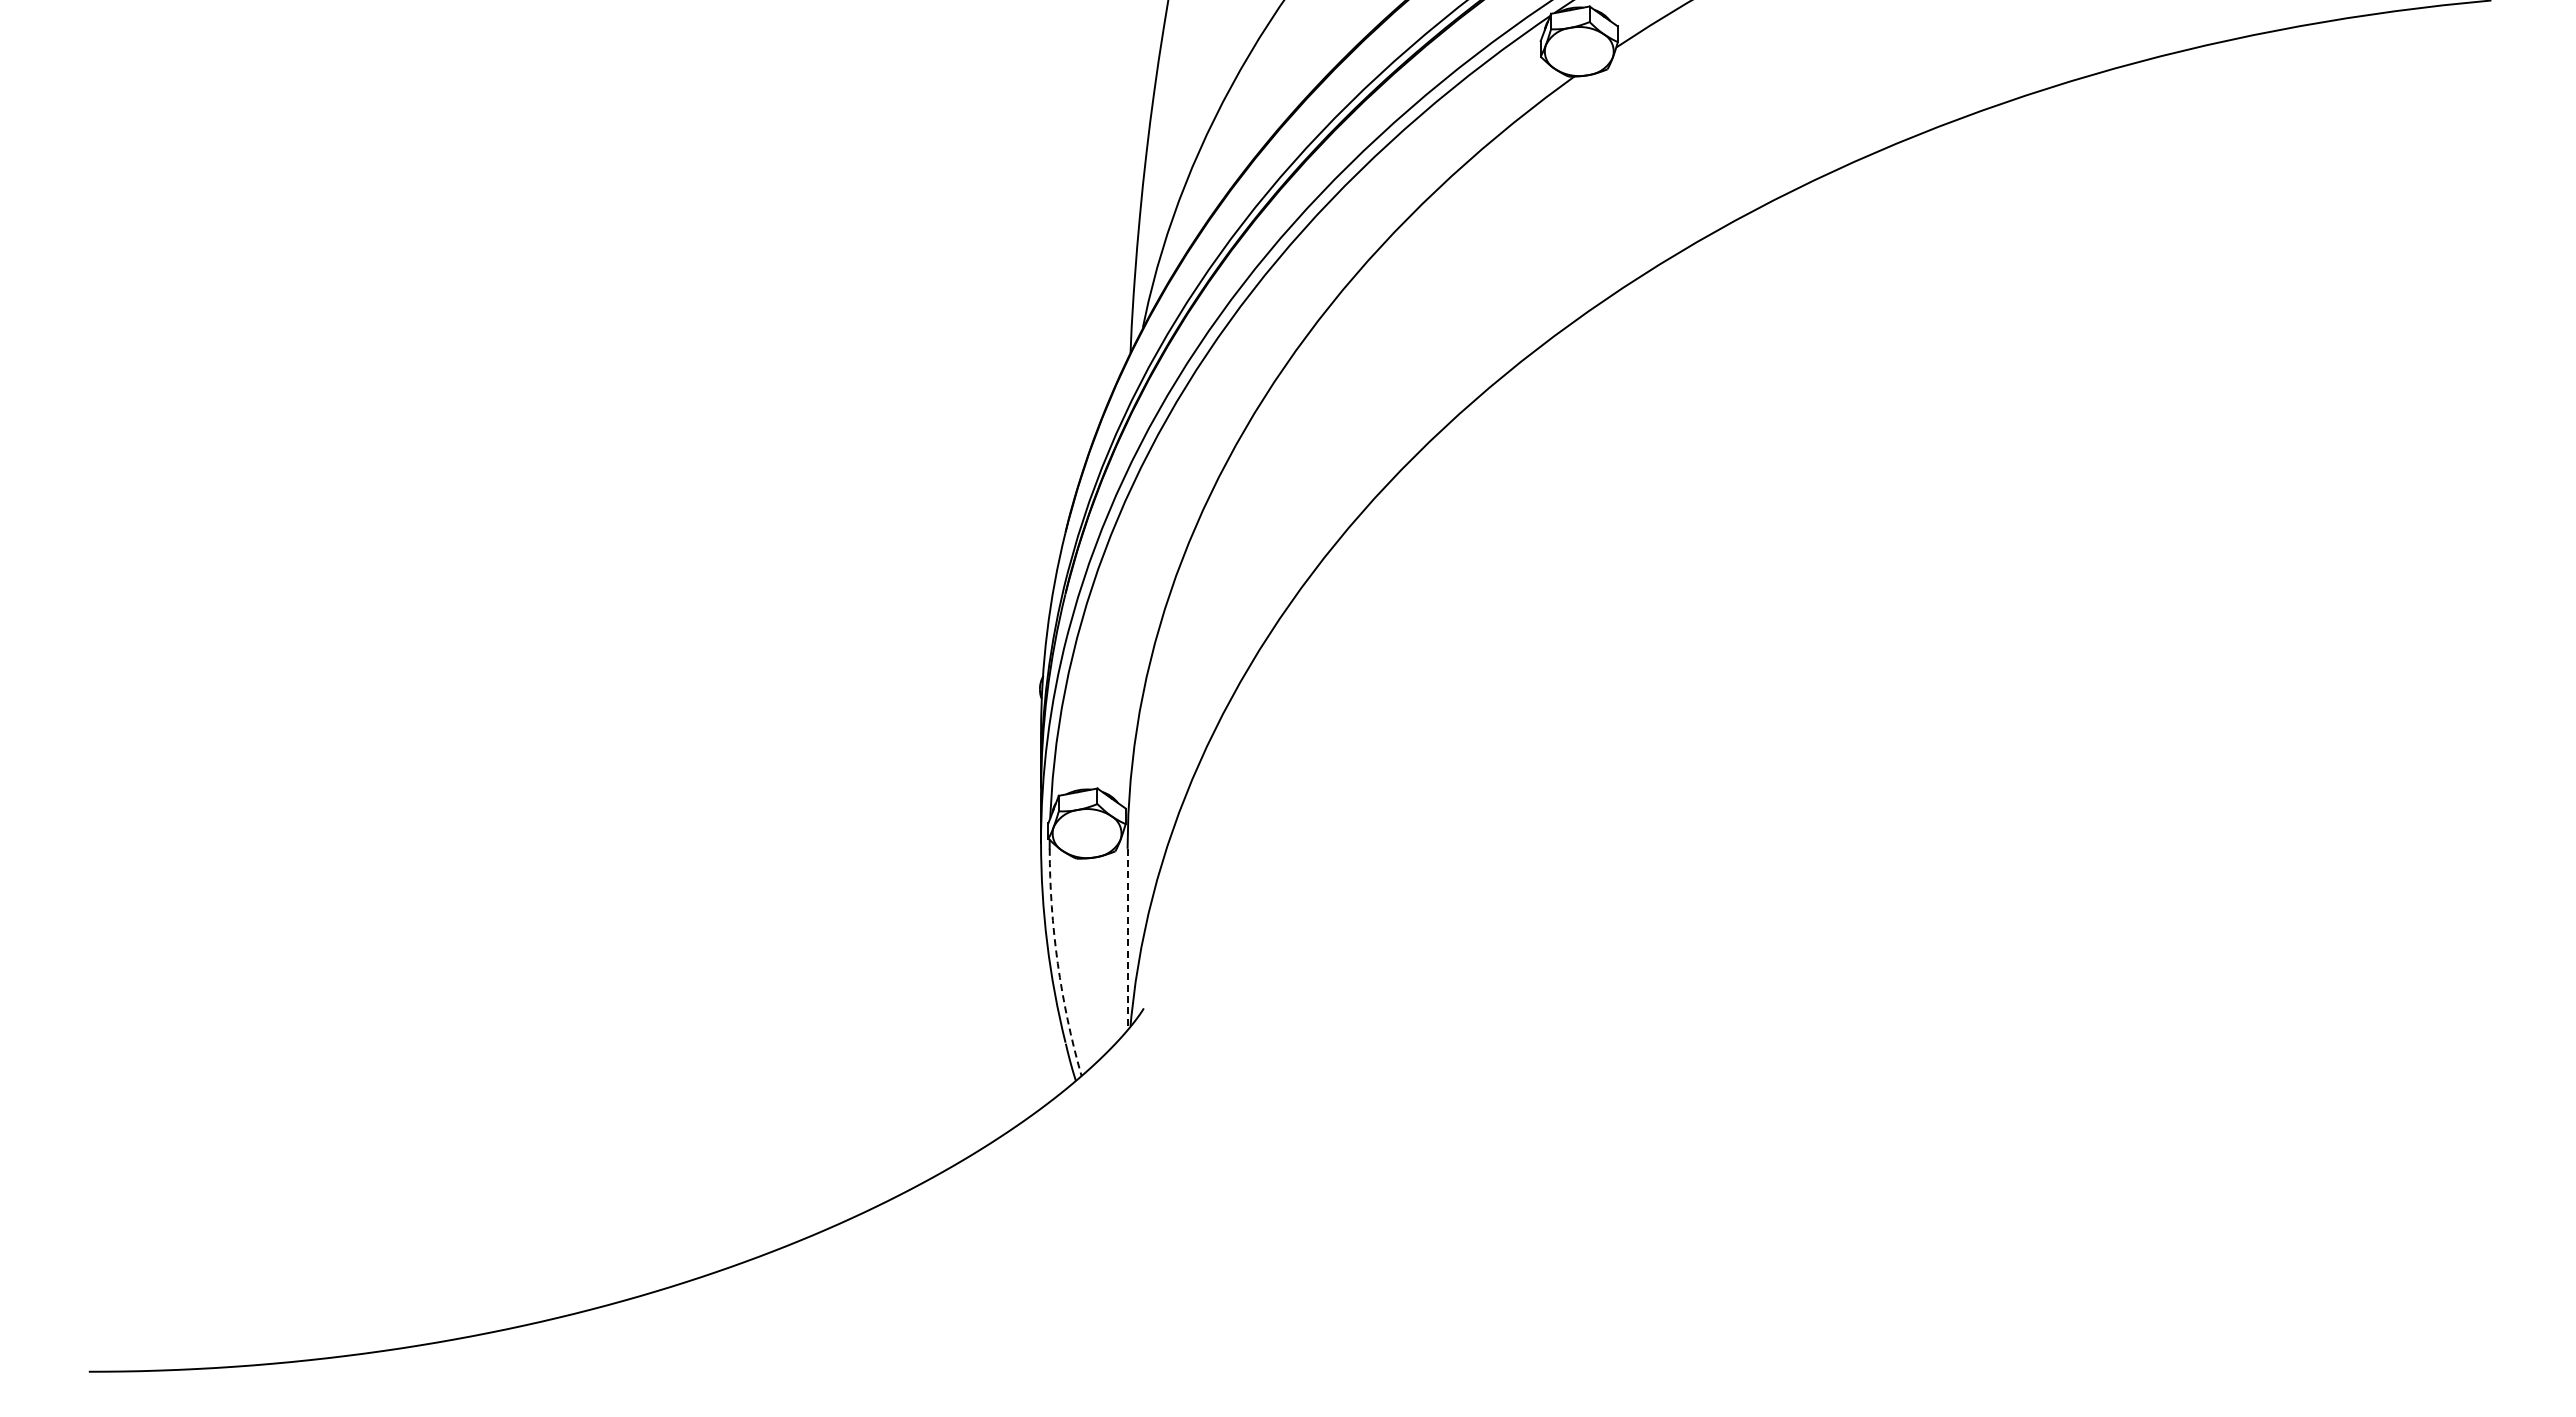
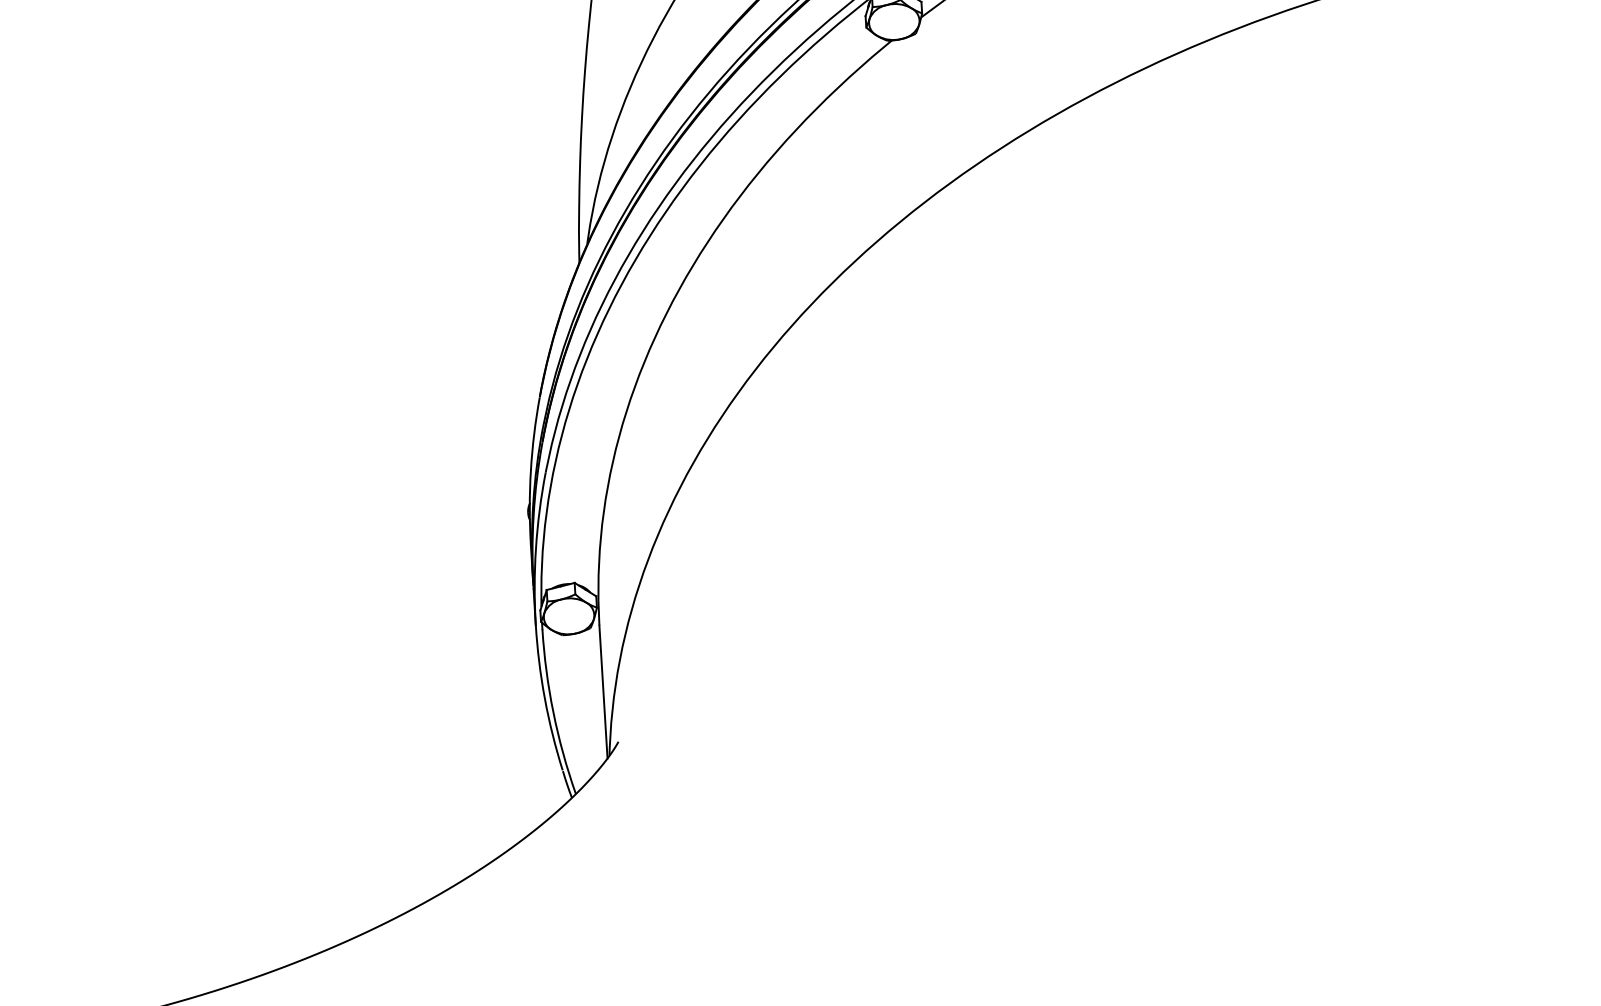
line: (1127, 939) -> (603, 692), dashed -> solid
arc: (1057, 963) -> (553, 712), dashed -> solid

